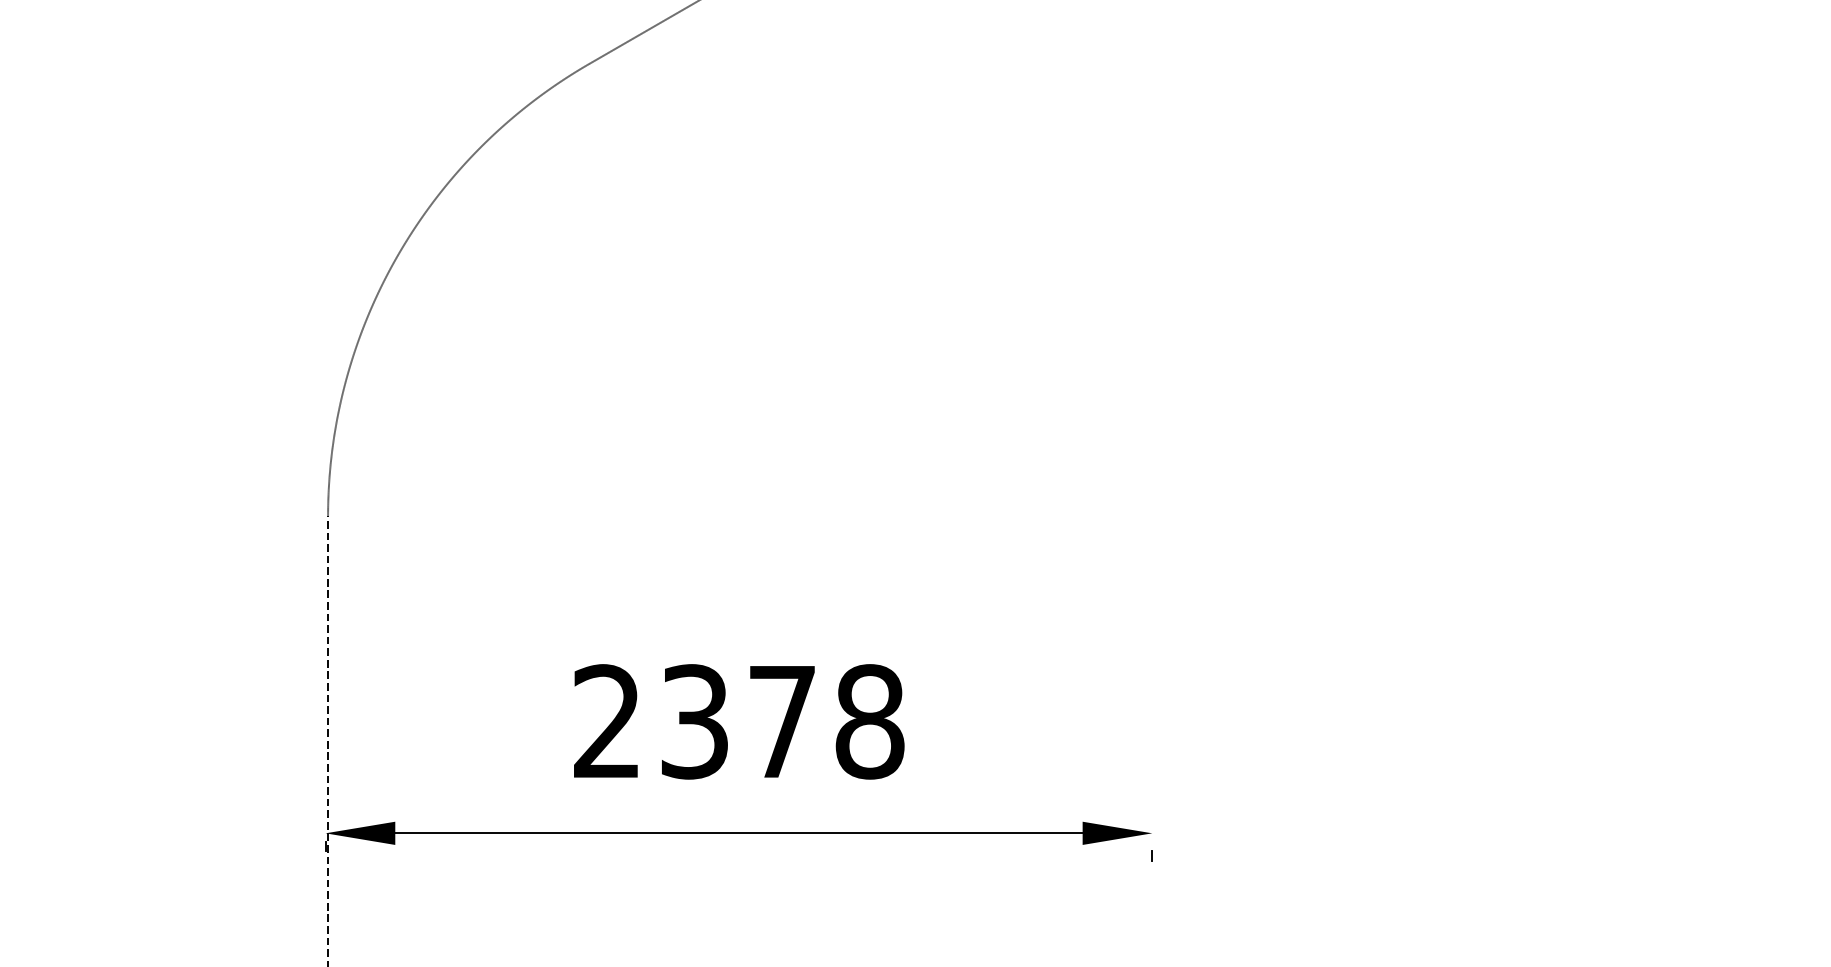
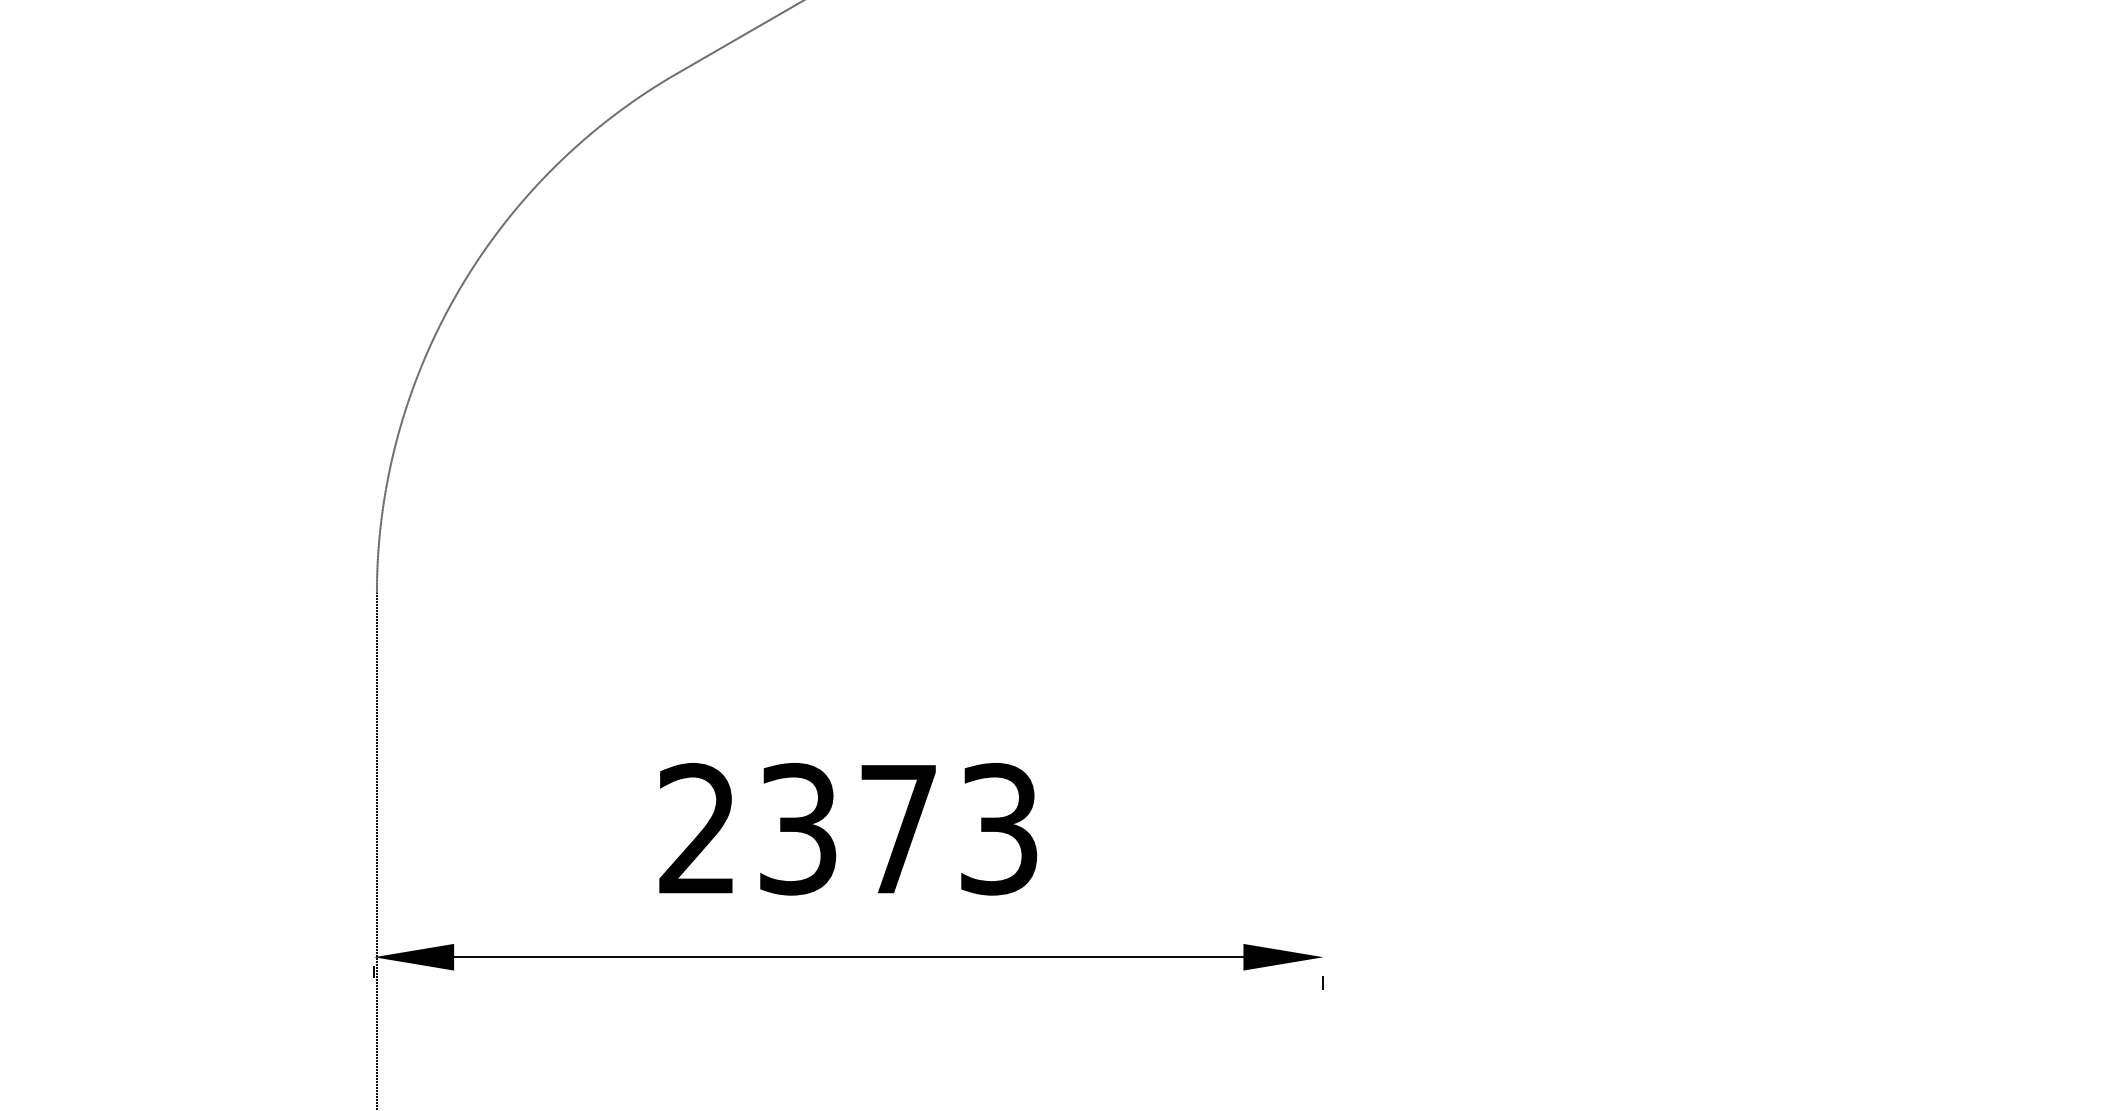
text: (870, 721) -> (999, 828), 2378 -> 2373

